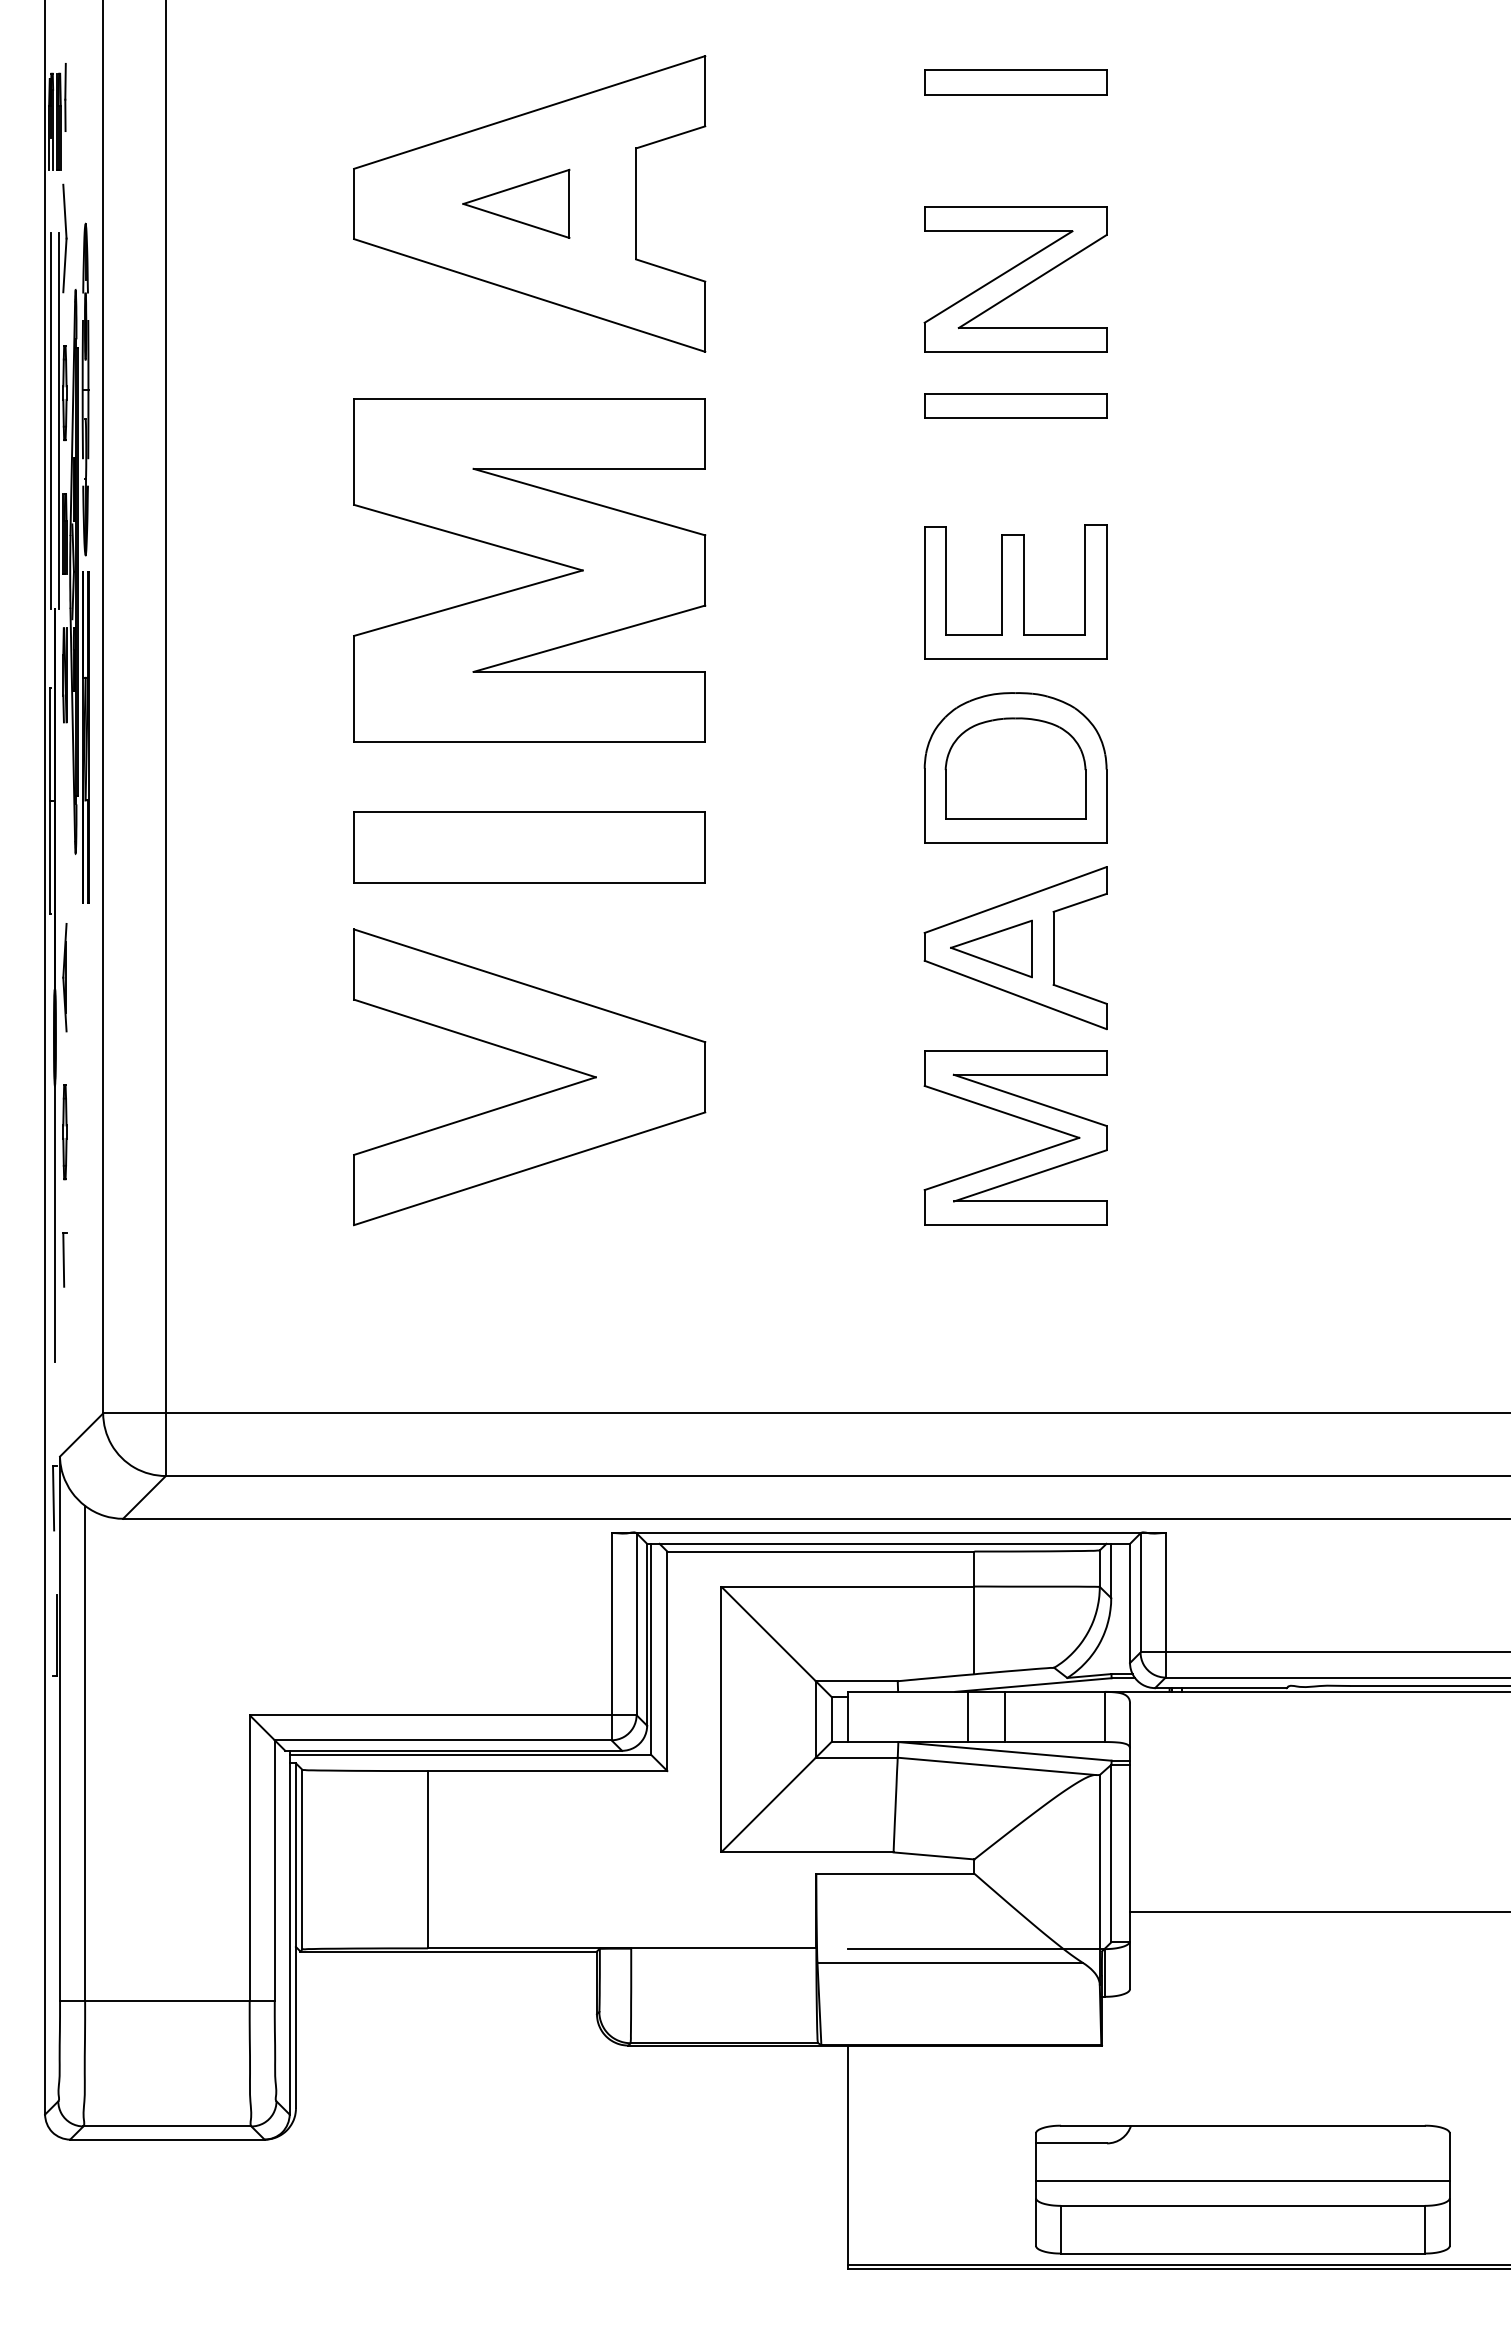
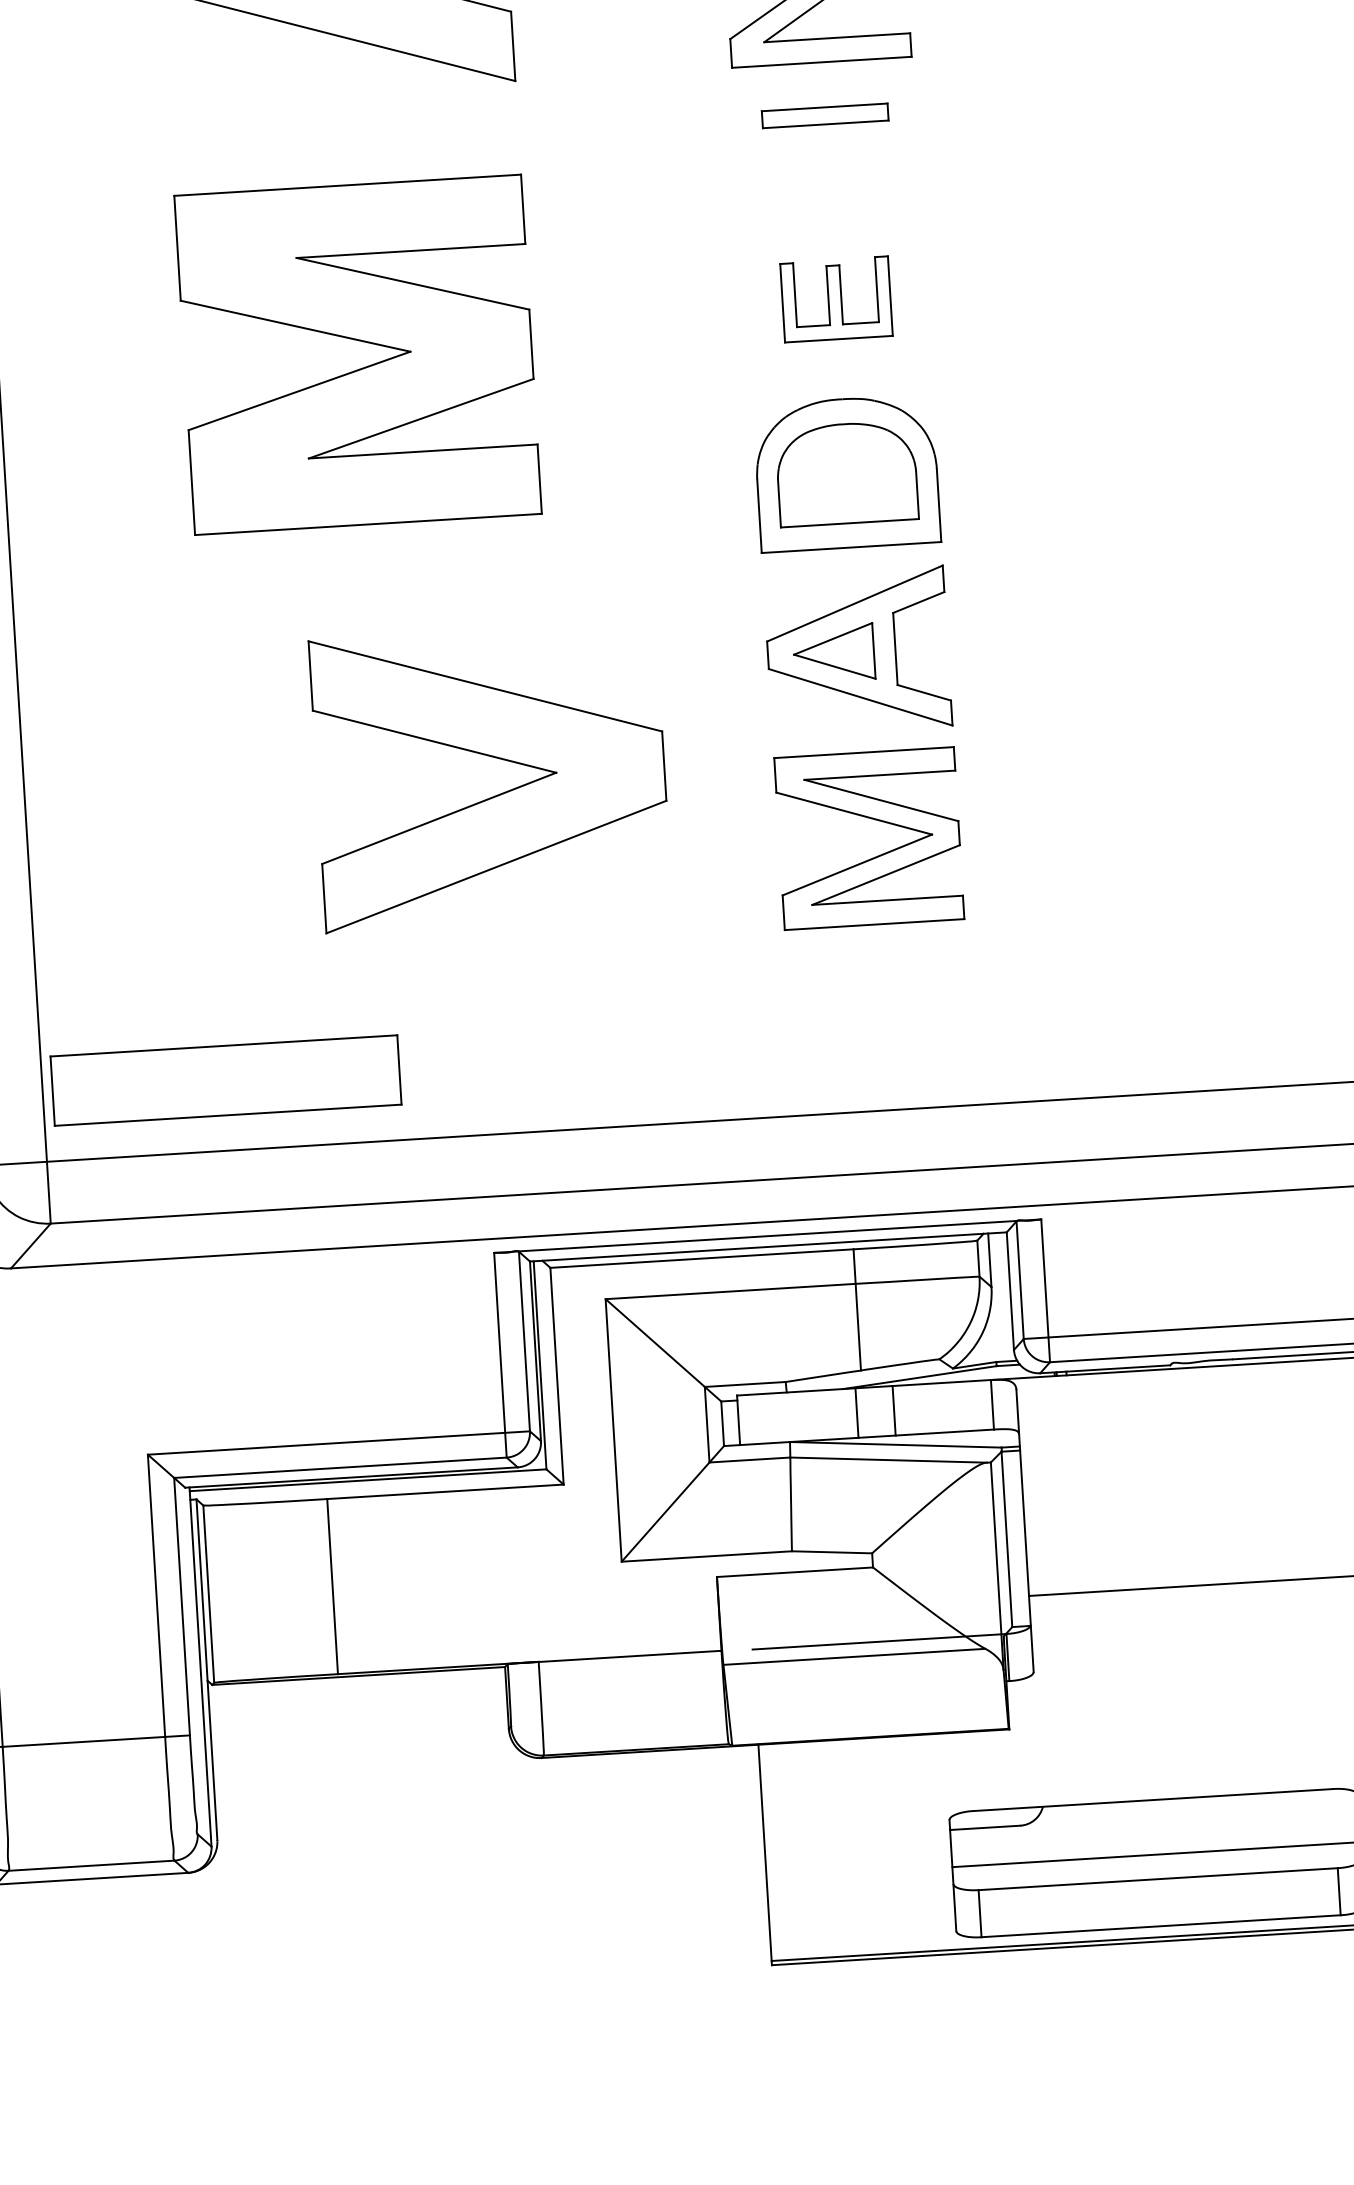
part: (1015, 405) -> (824, 115), size x0.7
part: (532, 583) -> (361, 367), moved
part: (1015, 591) -> (836, 298), size x0.6
part: (529, 847) -> (225, 1080), moved
part: (535, 1095) -> (497, 794), moved

